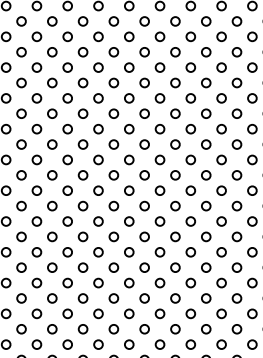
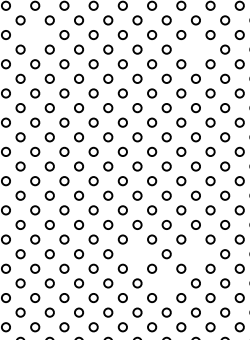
circle: (36, 36) -> (34, 34), removed
circle: (206, 52) -> (196, 49), removed
circle: (144, 267) -> (137, 254), removed
circle: (206, 267) -> (196, 254), removed
circle: (175, 298) -> (166, 283), removed

